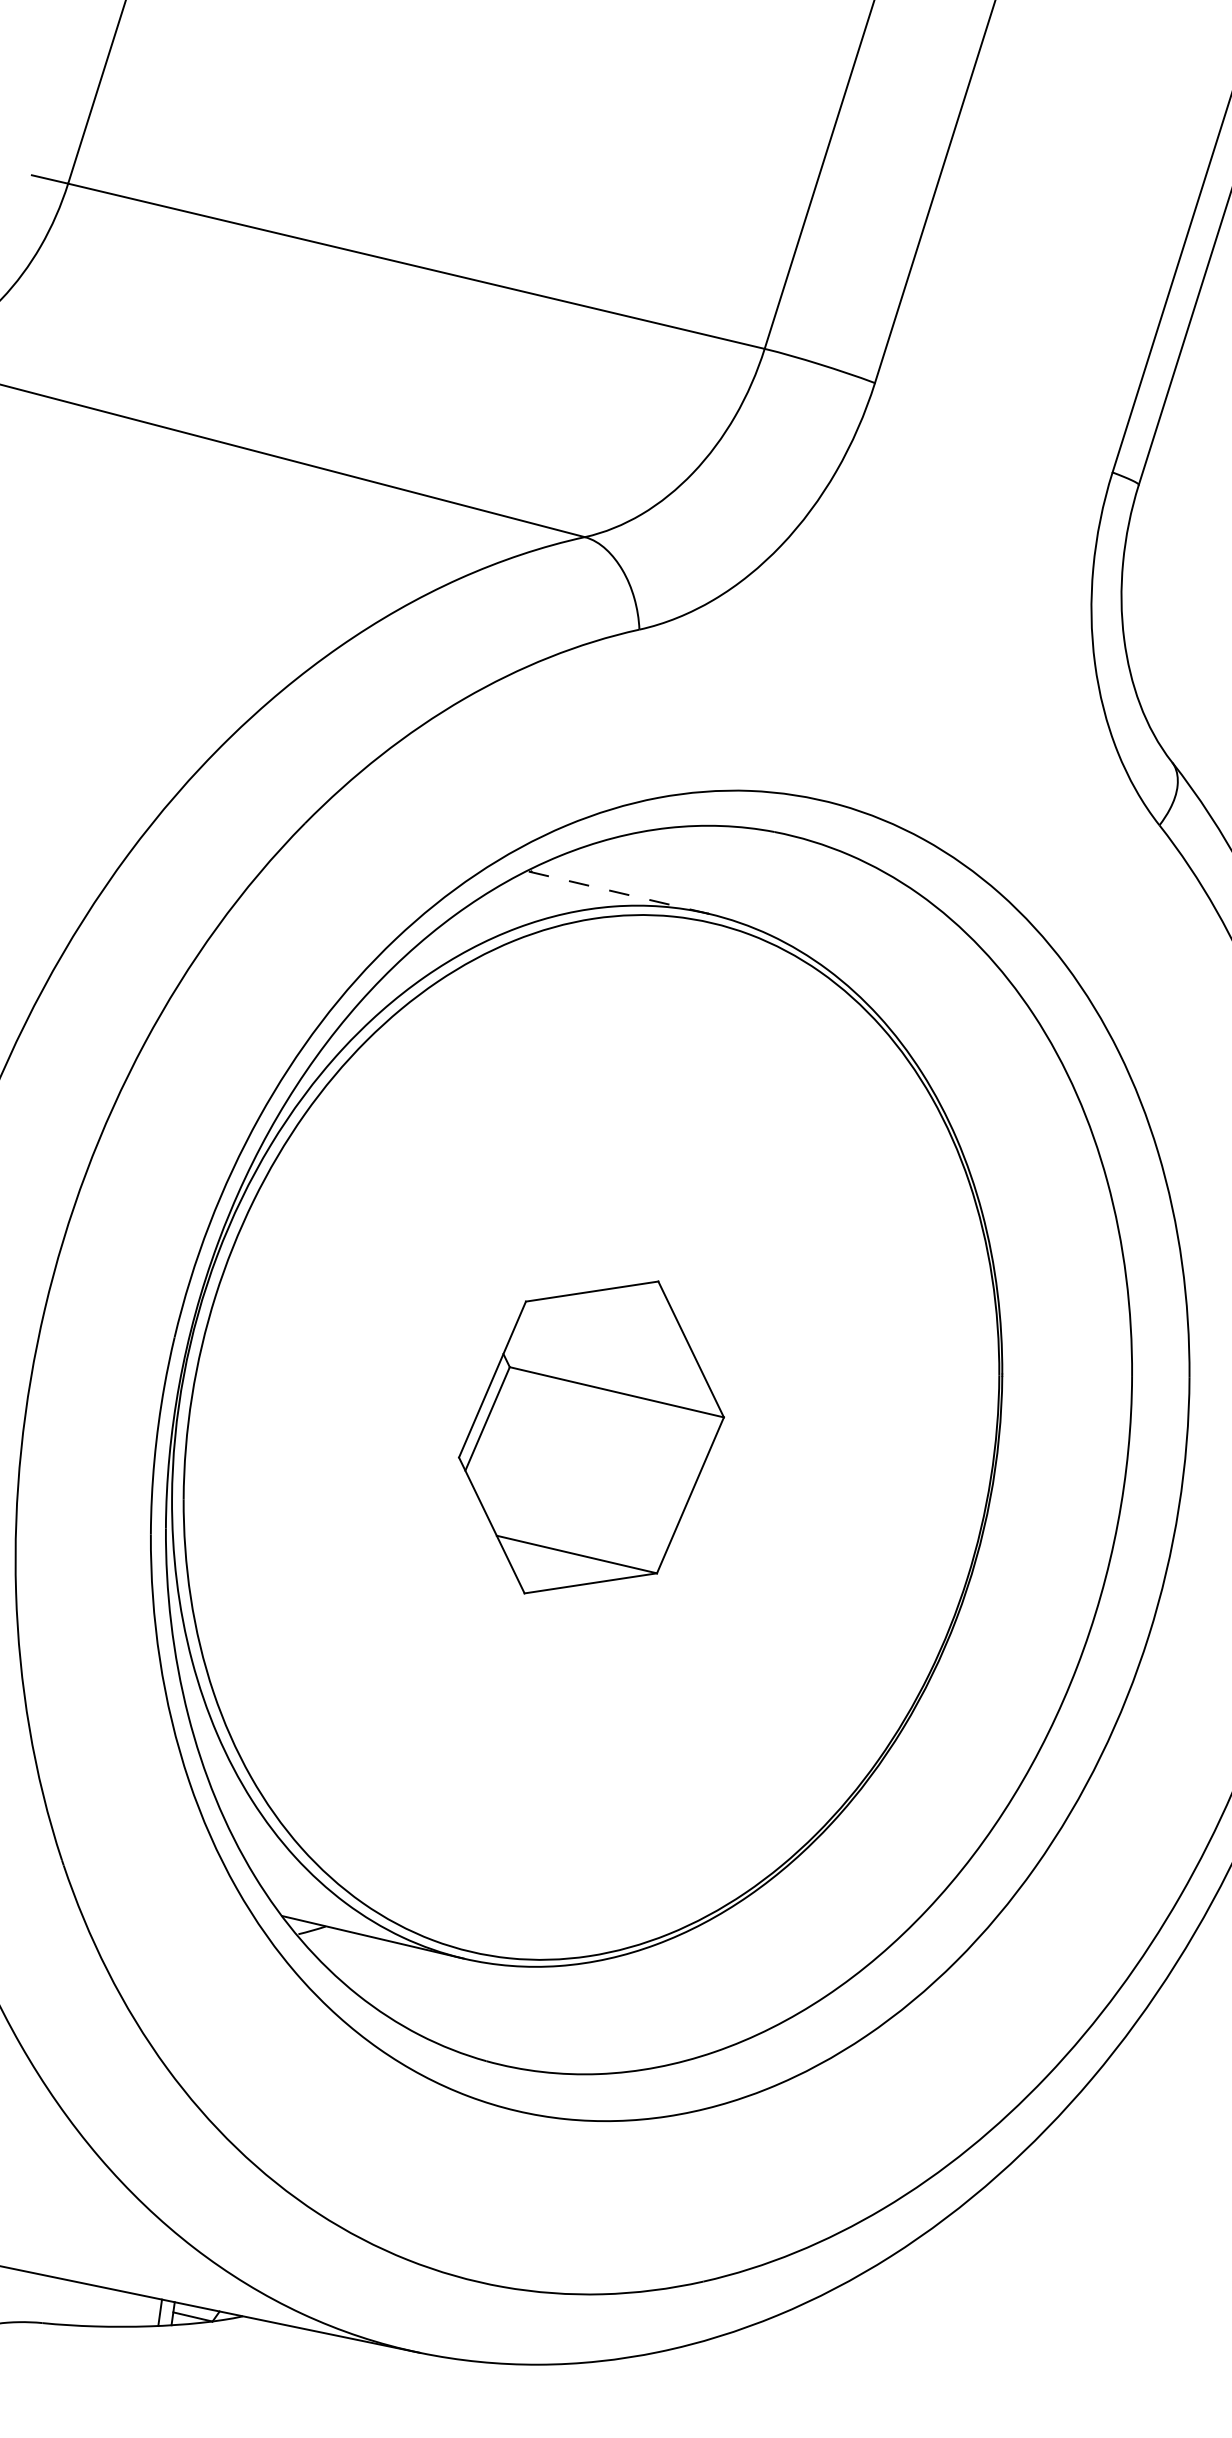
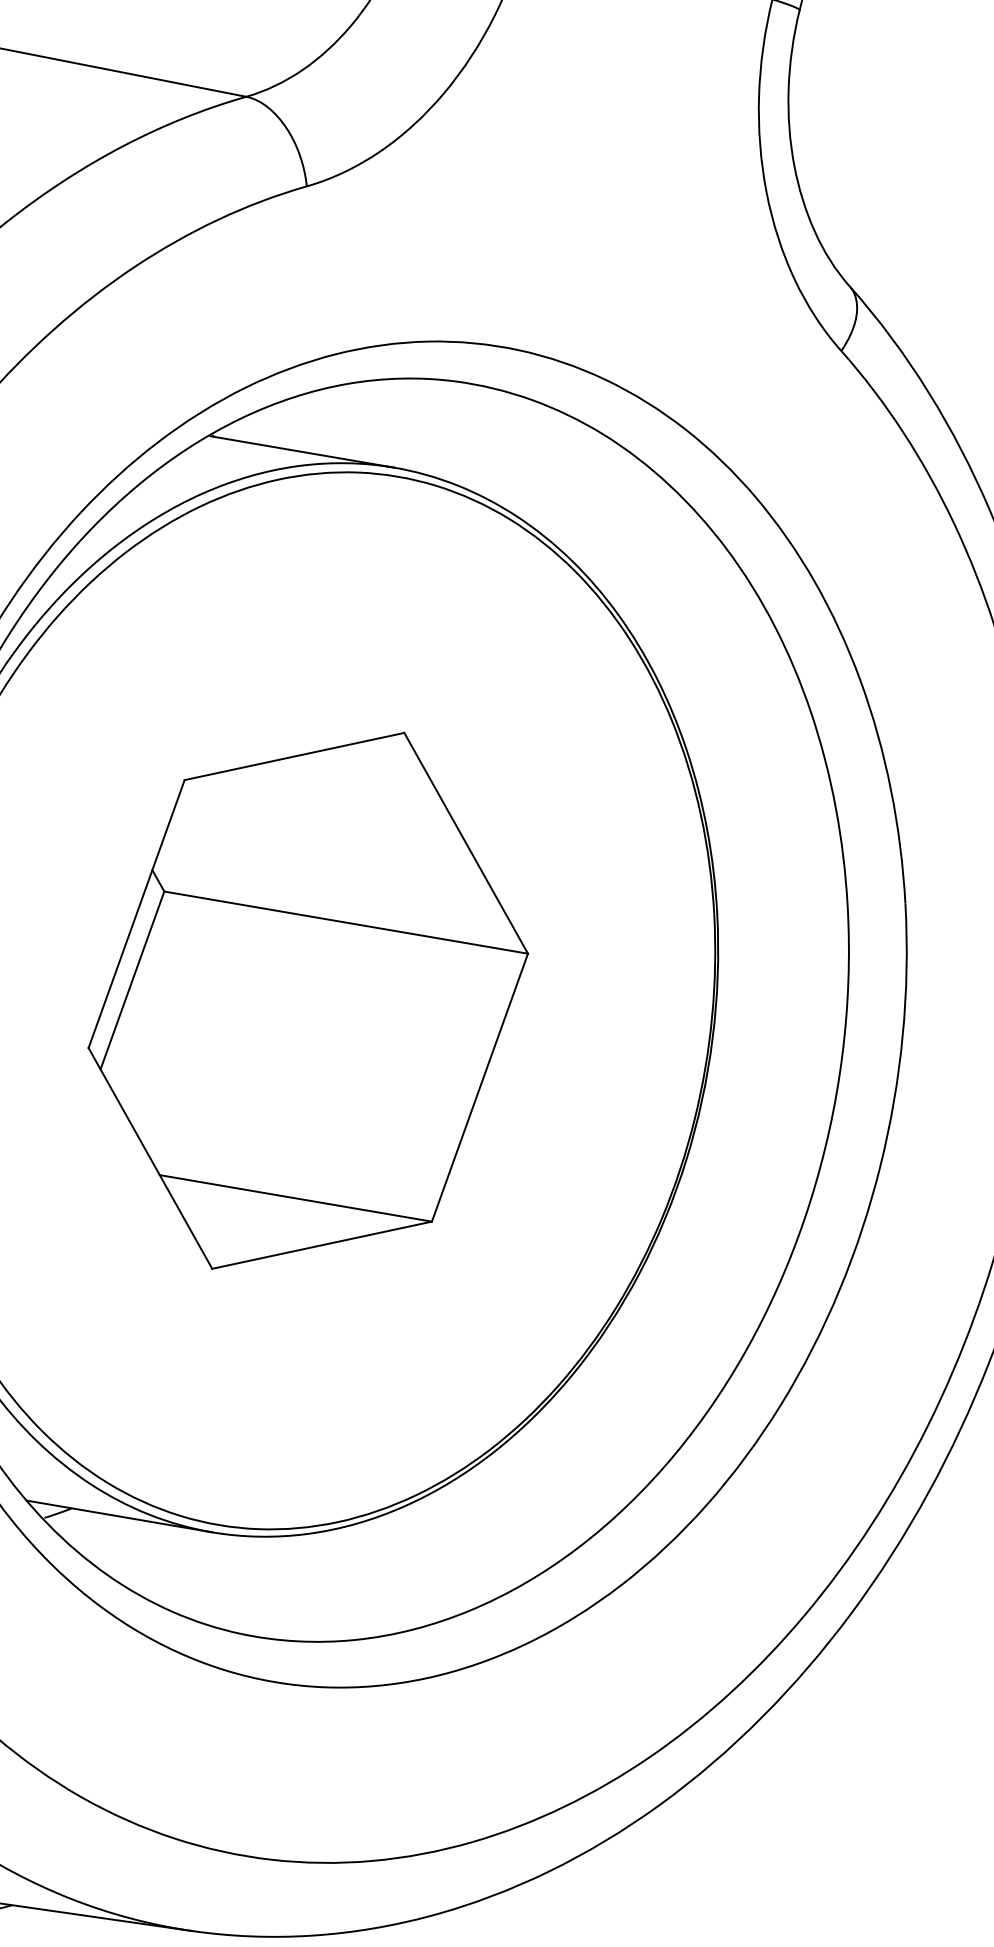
line: (619, 892) -> (302, 451), dashed -> solid
part: (591, 1437) -> (308, 1000), size x1.67

